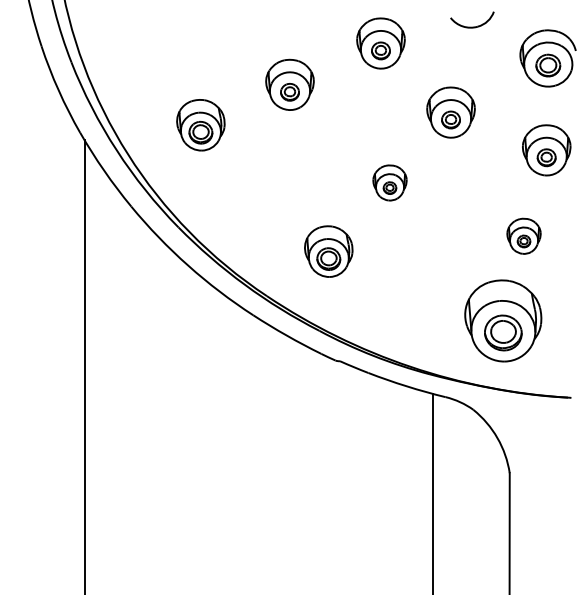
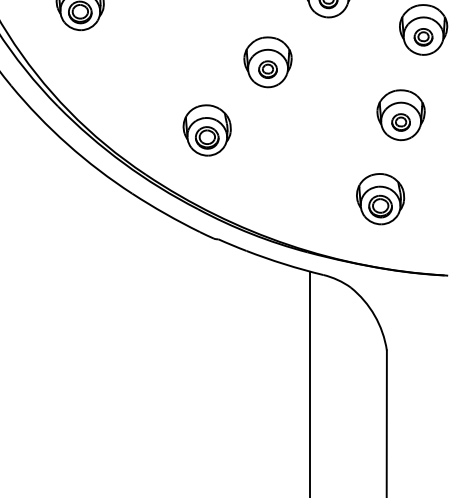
part: (389, 182) -> (267, 61), size x1.43
part: (523, 236) -> (400, 115), size x1.43
part: (503, 320) -> (380, 198), size x0.62

